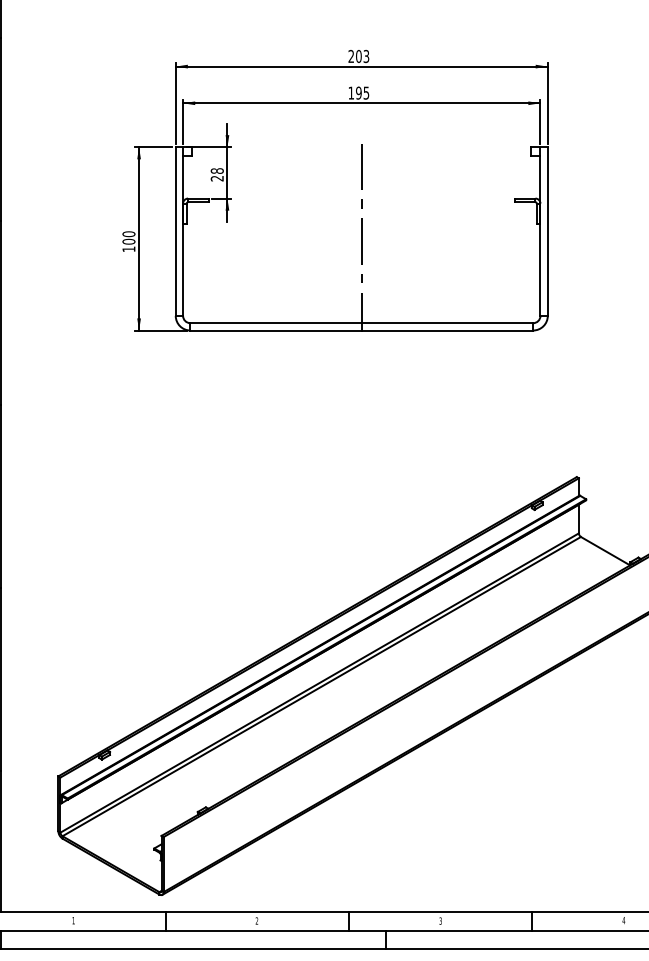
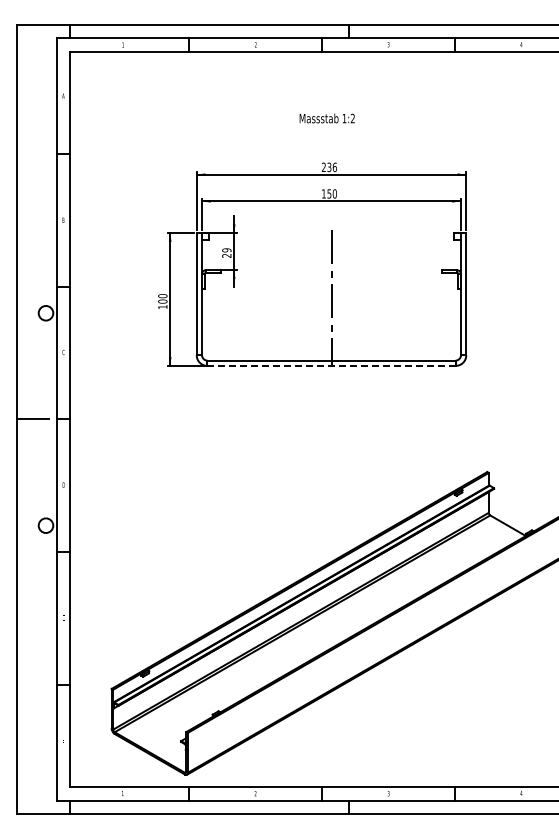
text: (361, 56) -> (331, 167), 203 -> 236
text: (361, 92) -> (331, 193), 195 -> 150
text: (216, 171) -> (226, 250), 28 -> 29
line: (363, 329) -> (332, 365), solid -> dashed

